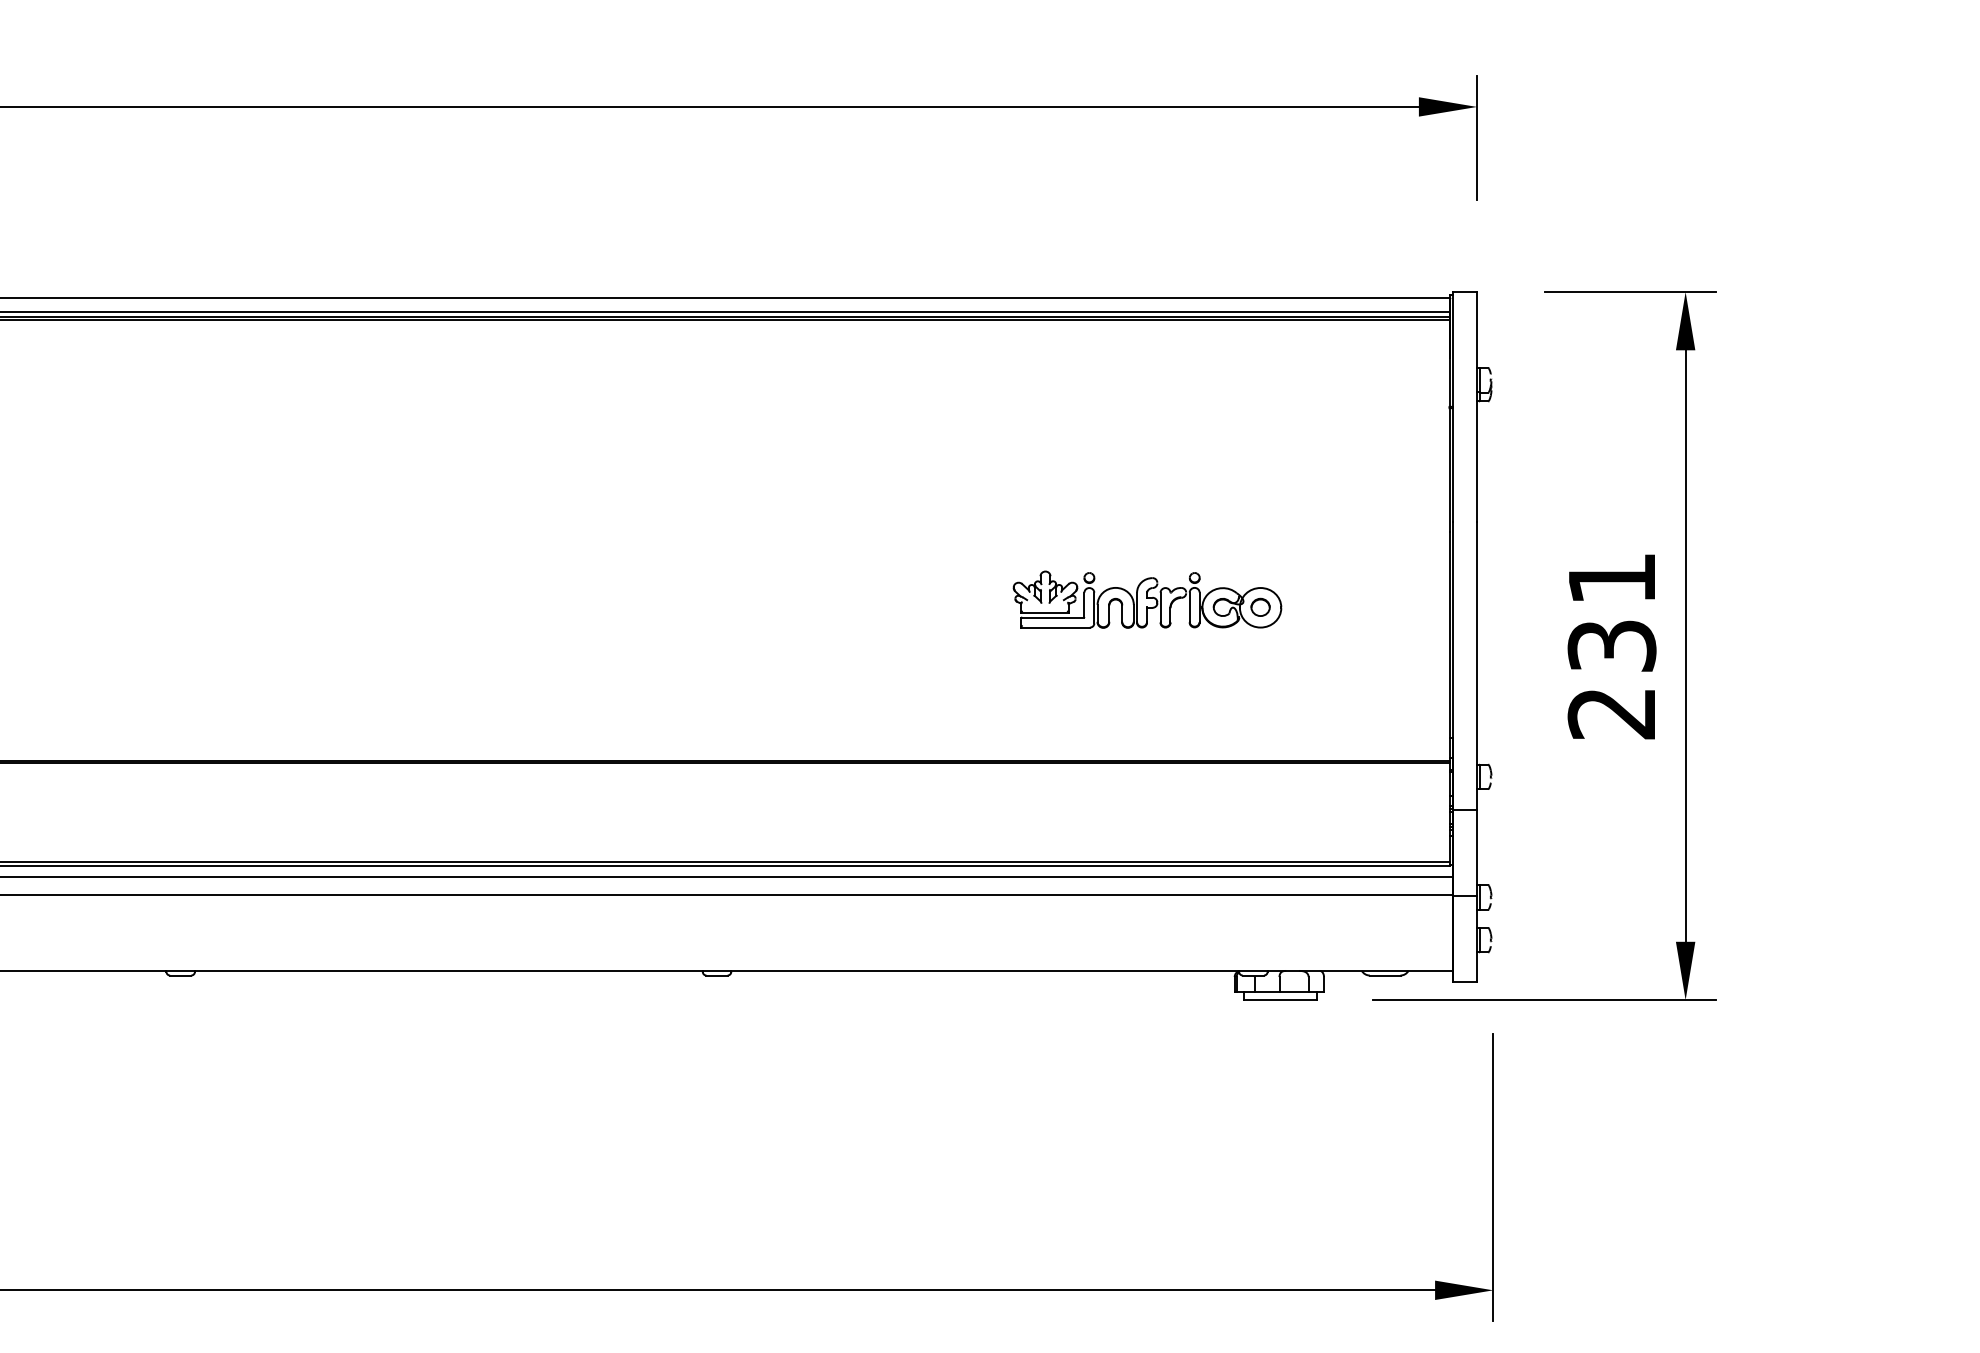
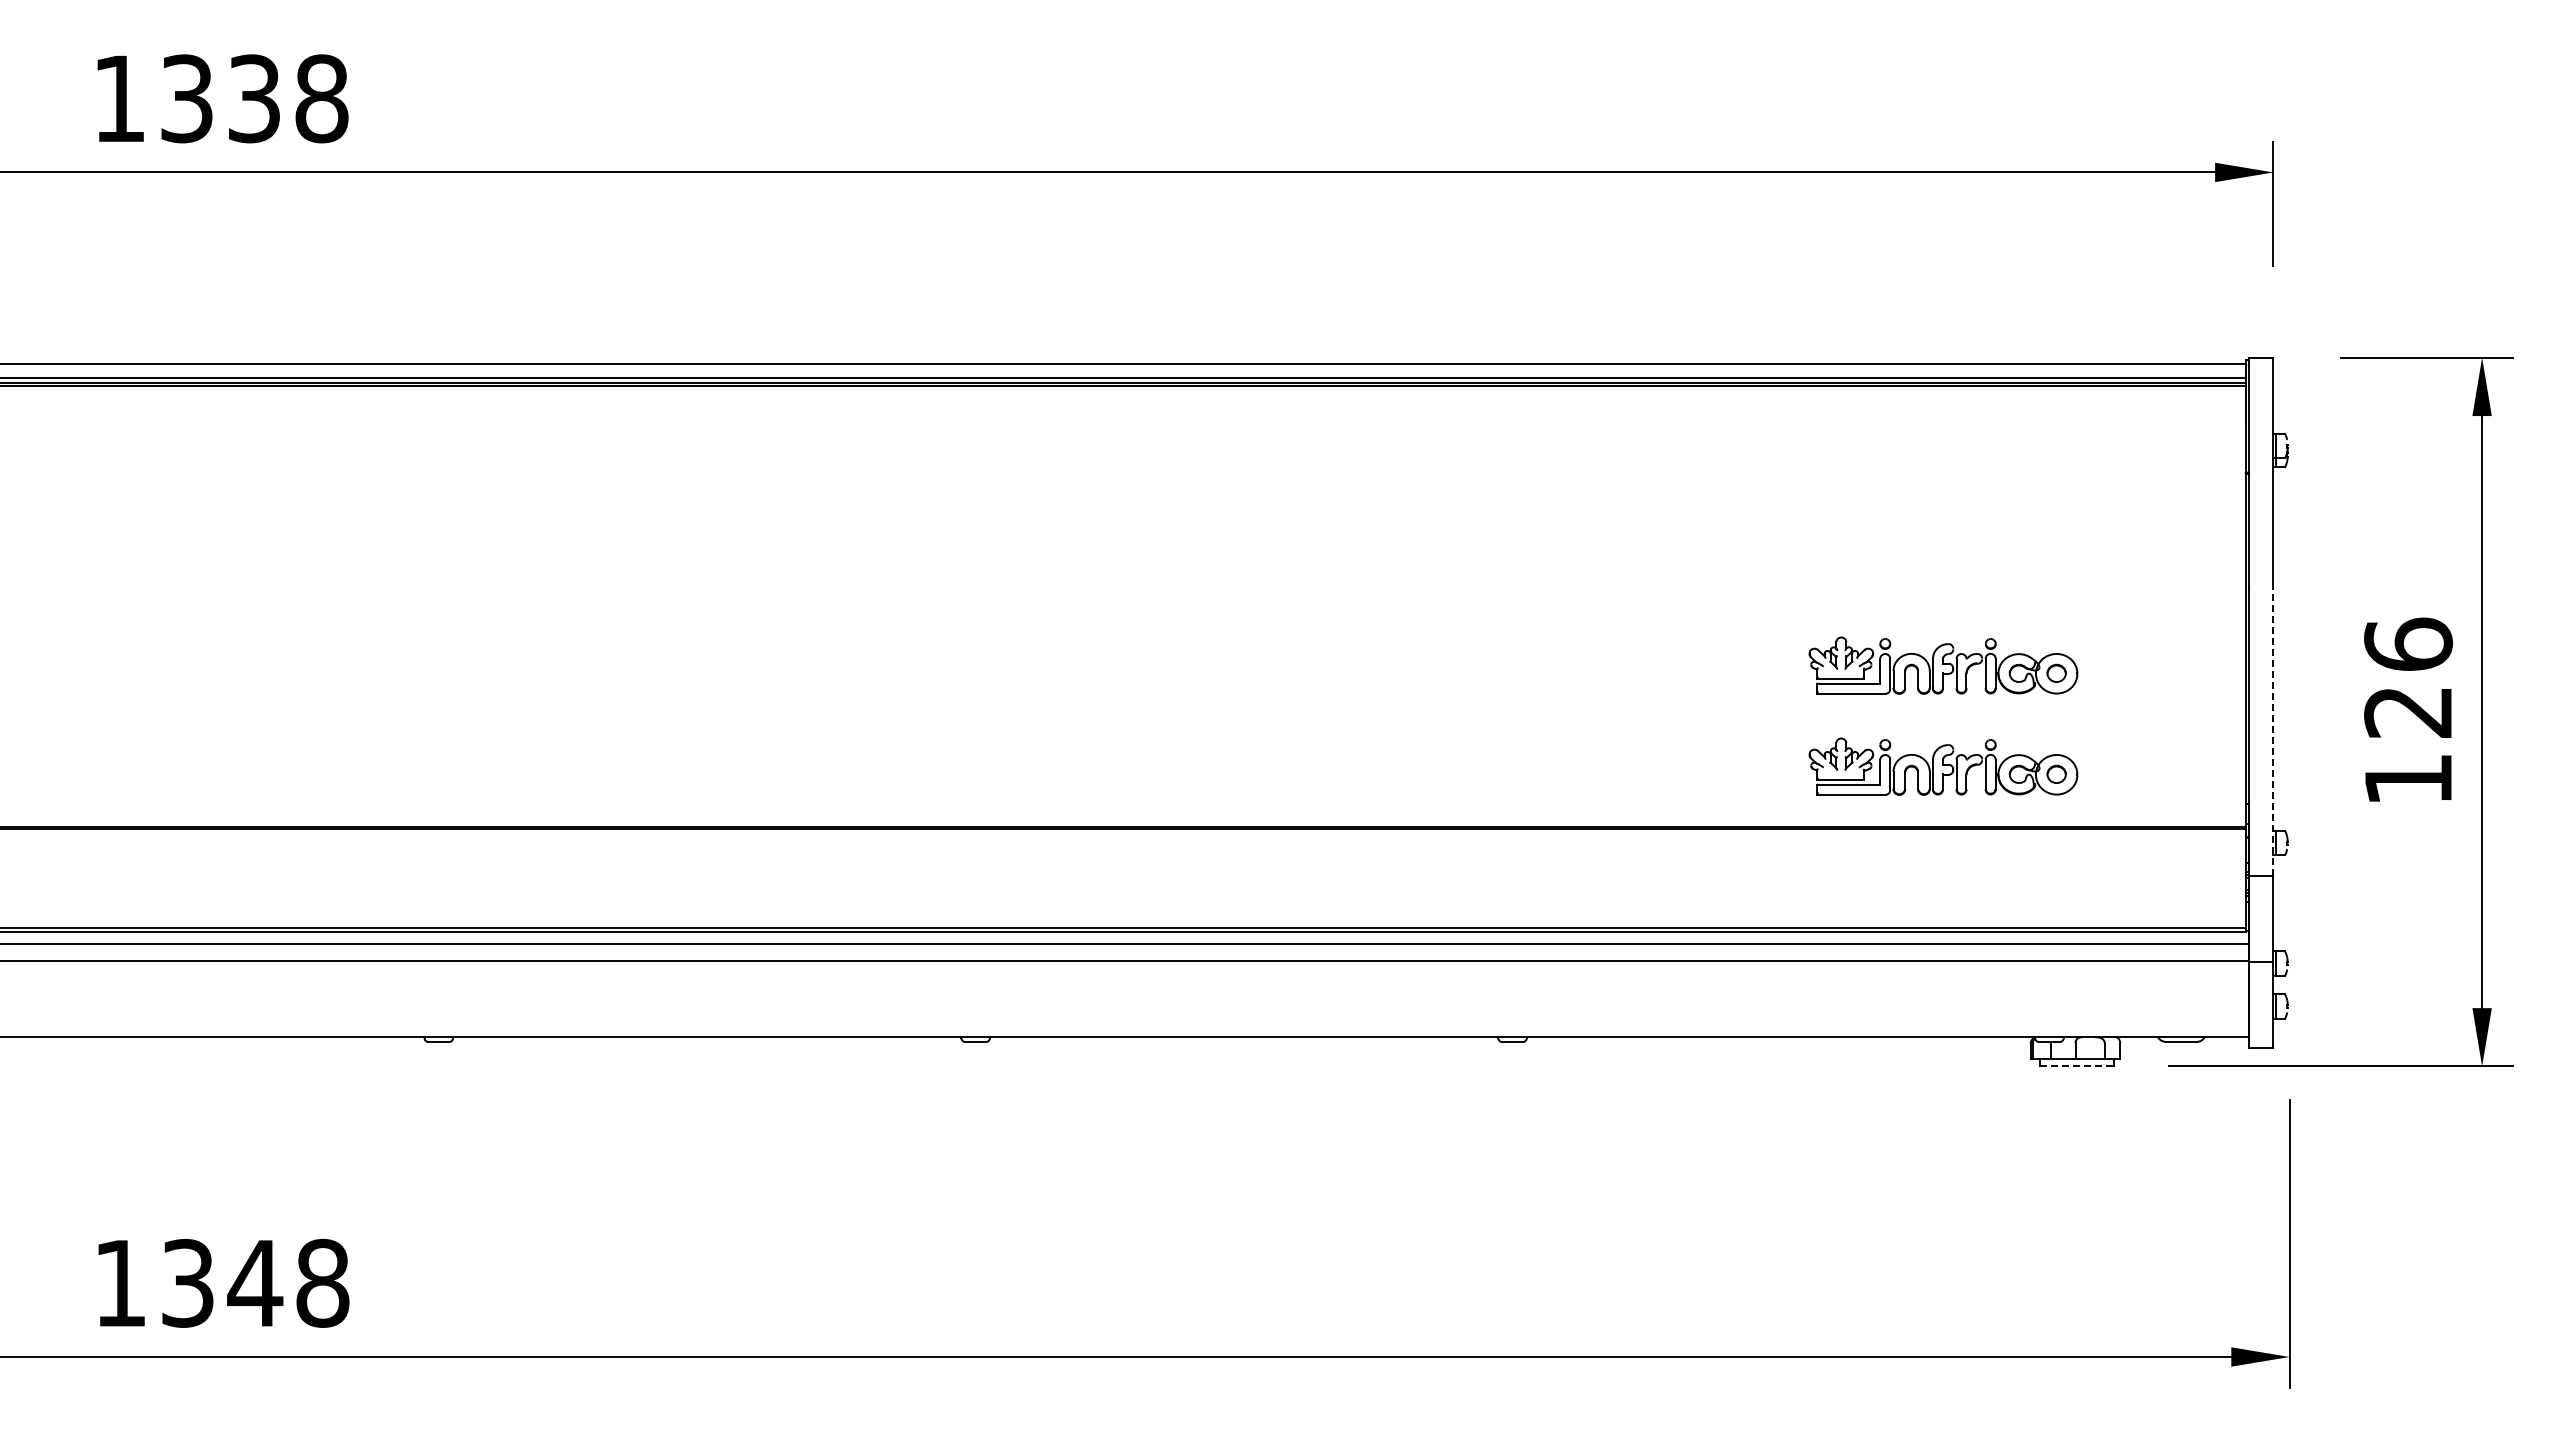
text: (1612, 645) -> (2408, 711), 231 -> 126
line: (1477, 665) -> (2273, 731), solid -> dashed
part: (1147, 700) -> (1943, 766), added
line: (1280, 1000) -> (2076, 1066), solid -> dashed

